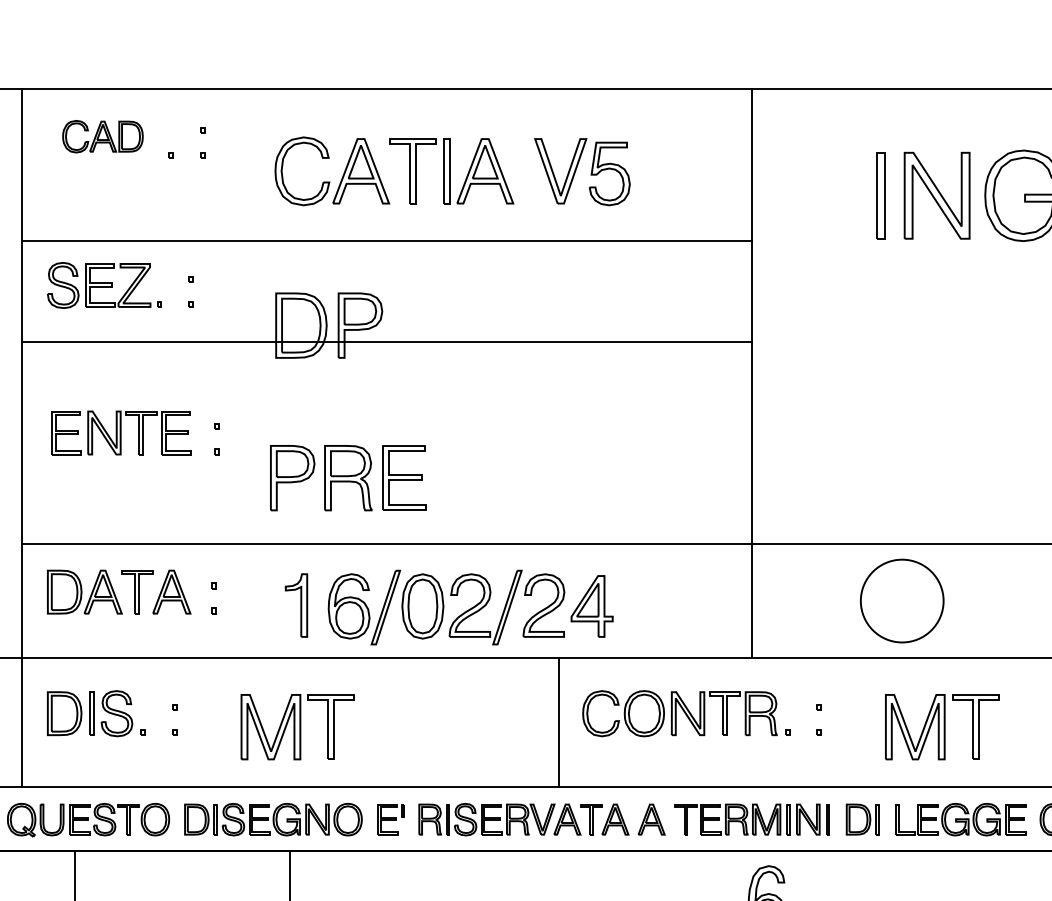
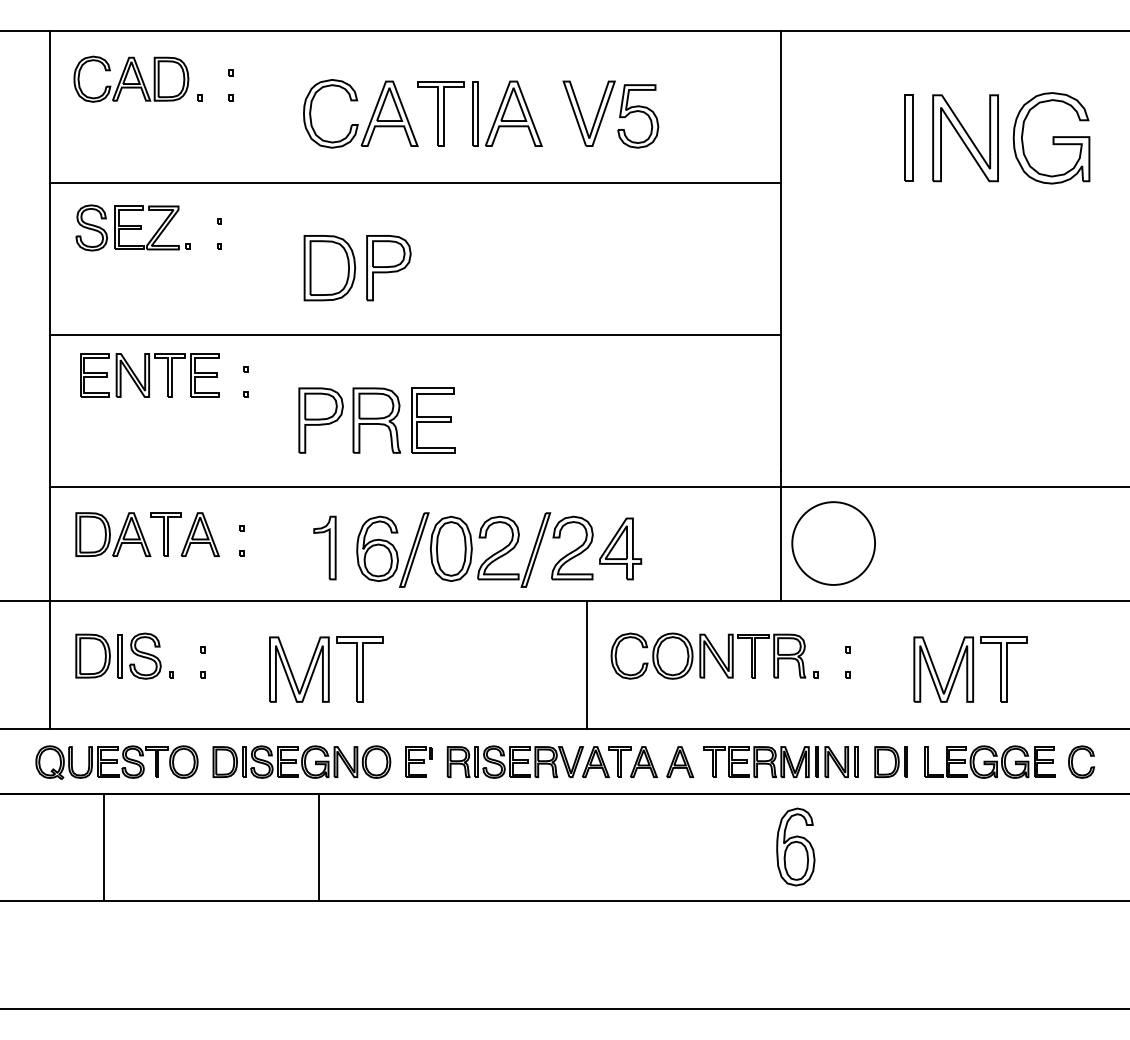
part: (103, 136) -> (131, 78), size x1.43
line: (387, 342) -> (415, 334), moved
circle: (902, 601) -> (833, 543), moved

